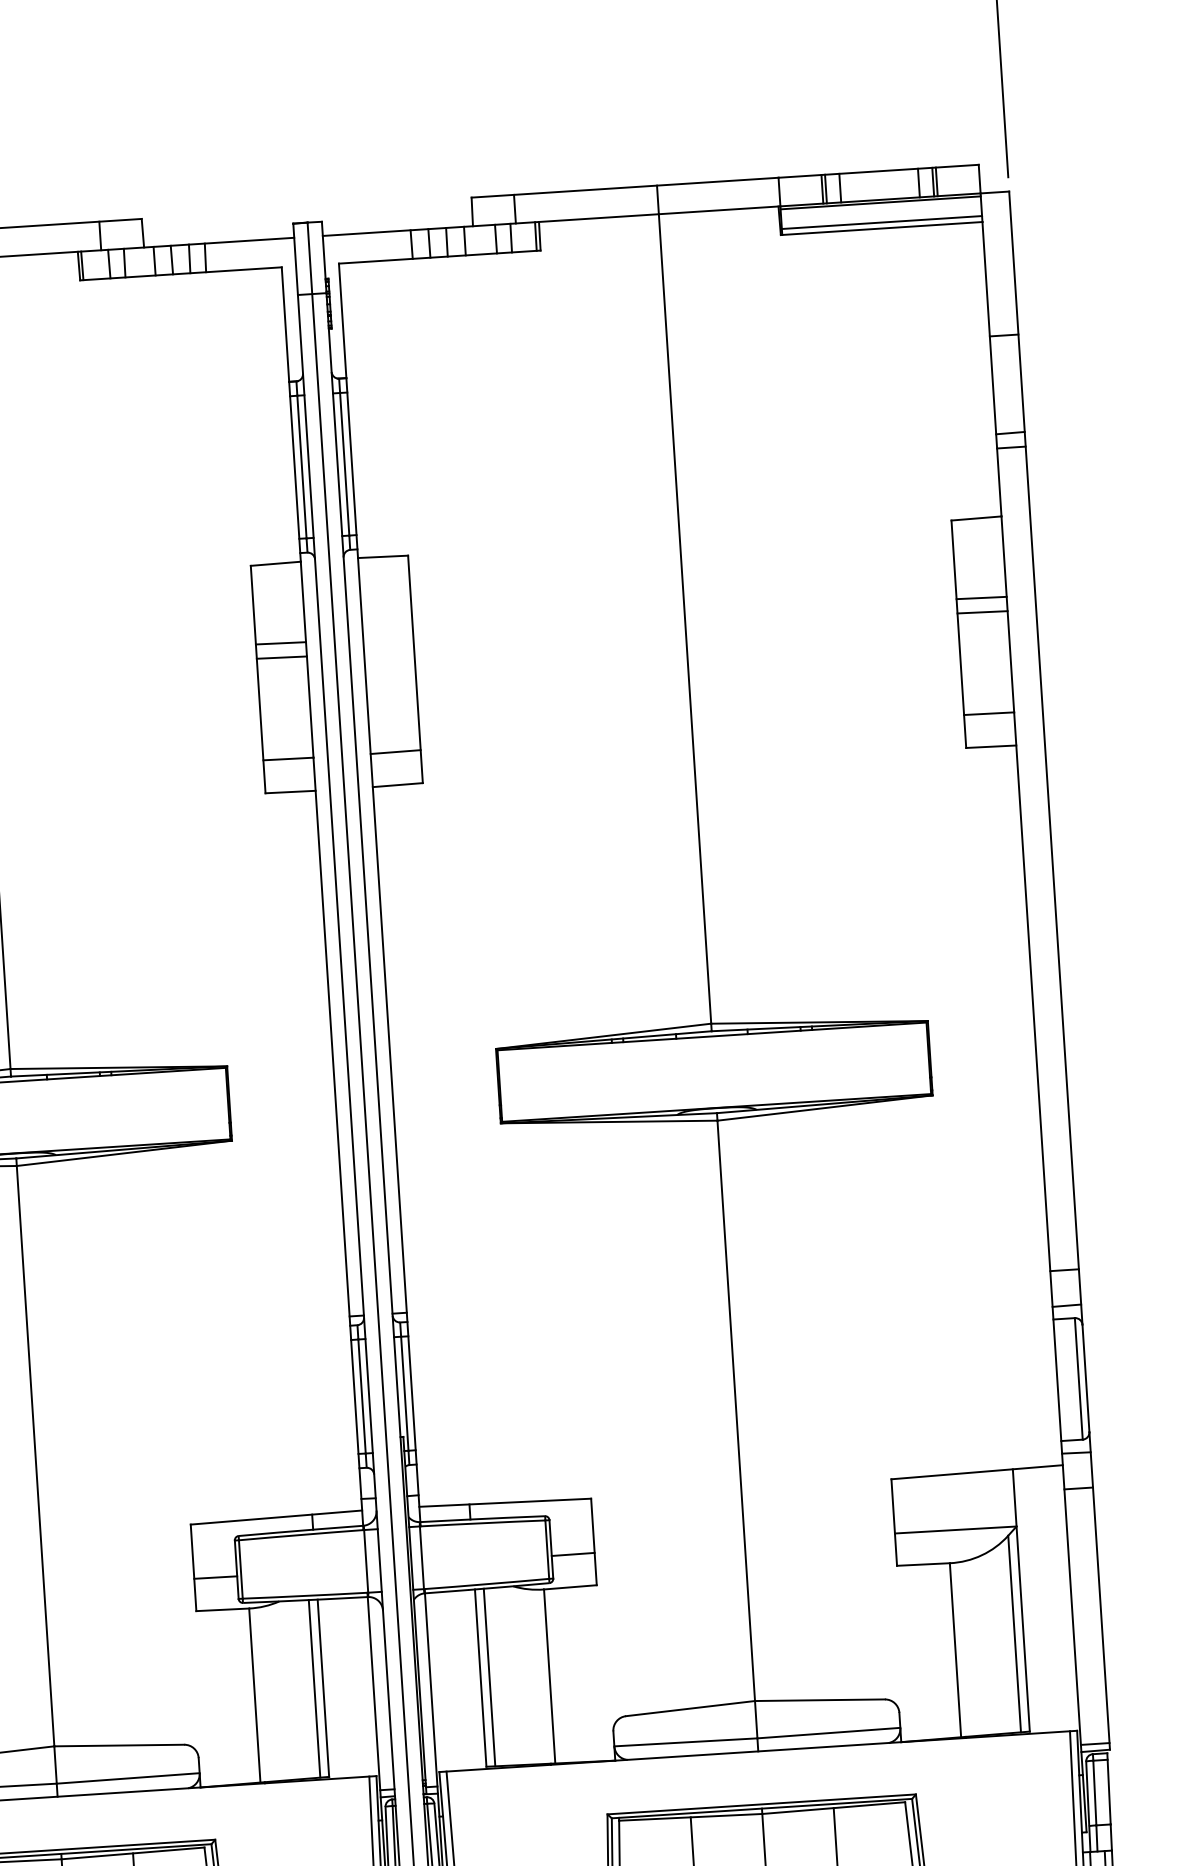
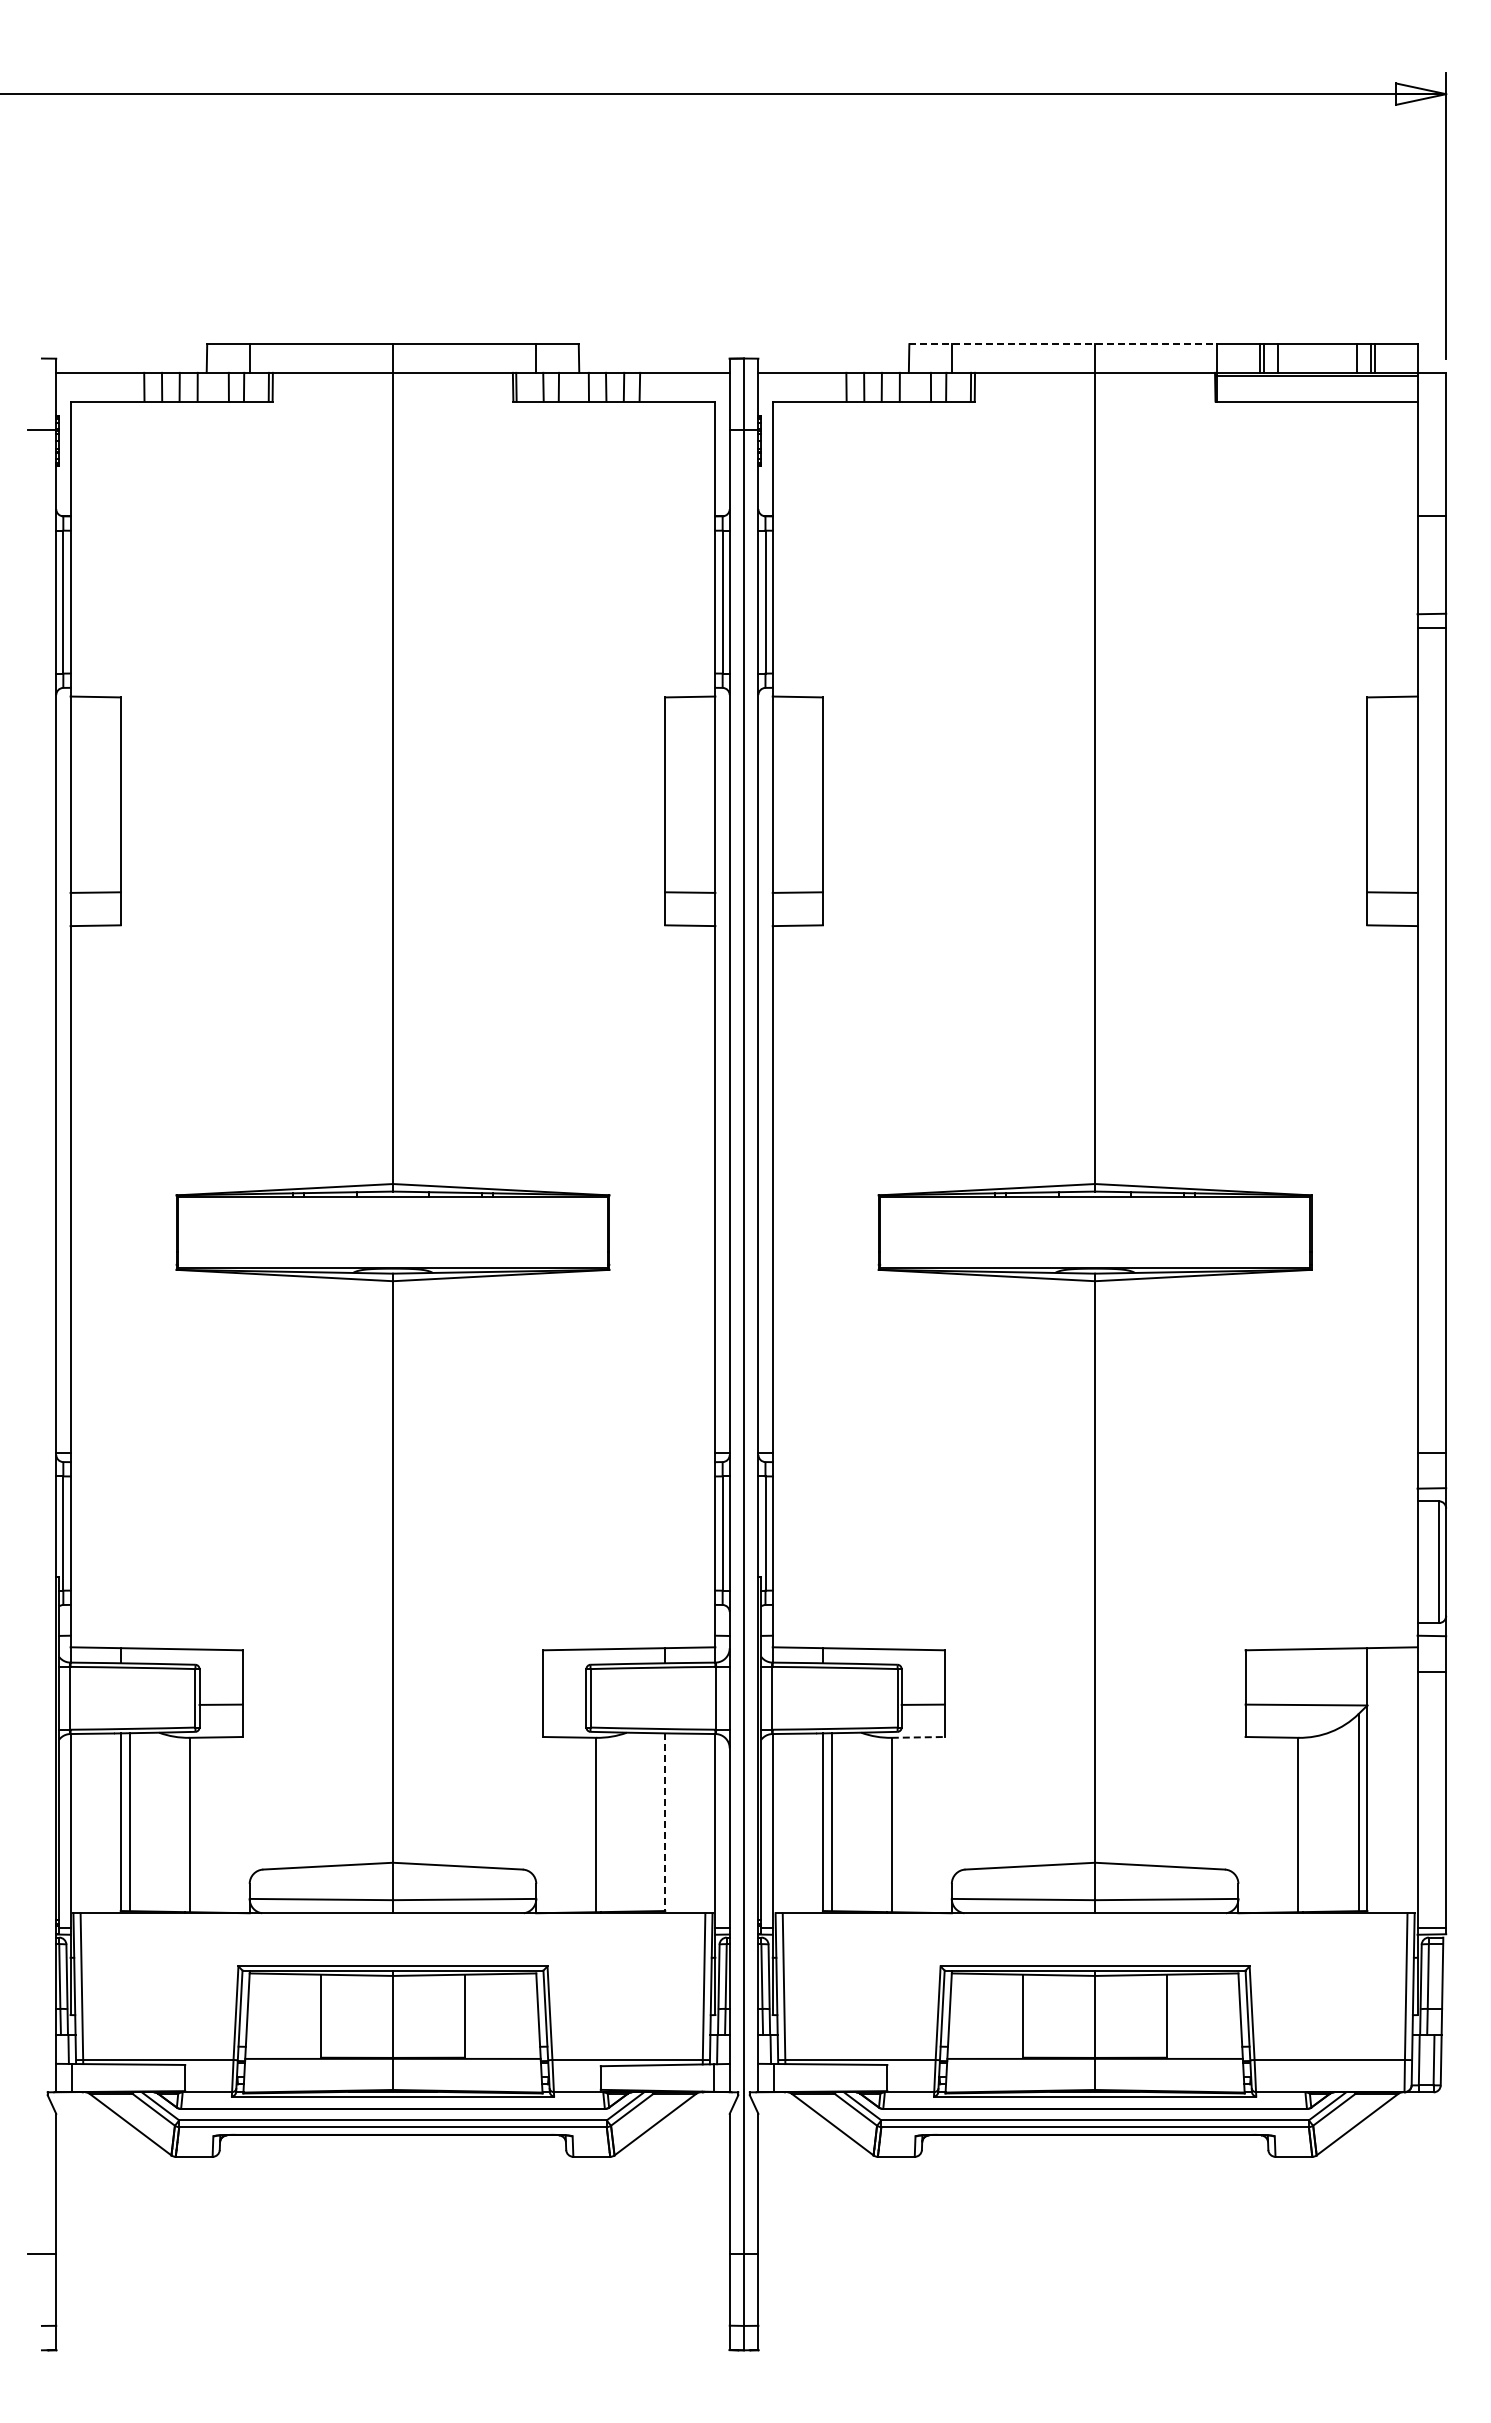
line: (625, 187) -> (1063, 344), solid -> dashed
line: (881, 222) -> (1316, 395), removed
line: (981, 597) -> (1392, 776), removed
line: (982, 611) -> (1392, 790), removed
line: (281, 643) -> (690, 776), removed
line: (282, 657) -> (690, 790), removed
line: (215, 1577) -> (564, 1704), removed
line: (570, 1587) -> (918, 1737), solid -> dashed
line: (323, 1688) -> (665, 1822), solid -> dashed
line: (314, 1689) -> (656, 1822), removed

